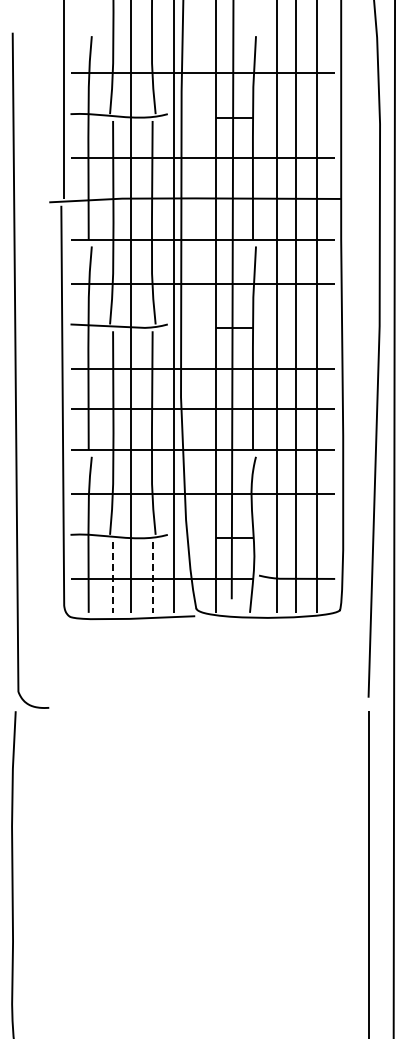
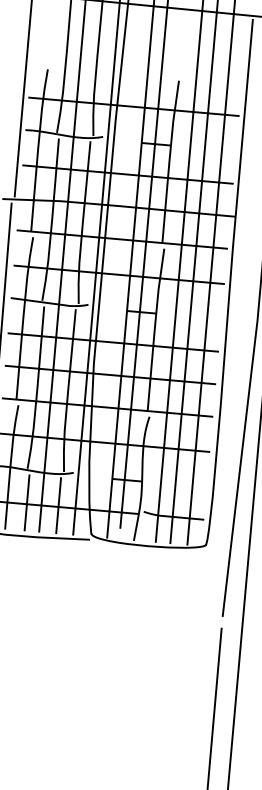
line: (113, 577) -> (27, 503), dashed -> solid
line: (152, 577) -> (58, 505), dashed -> solid

